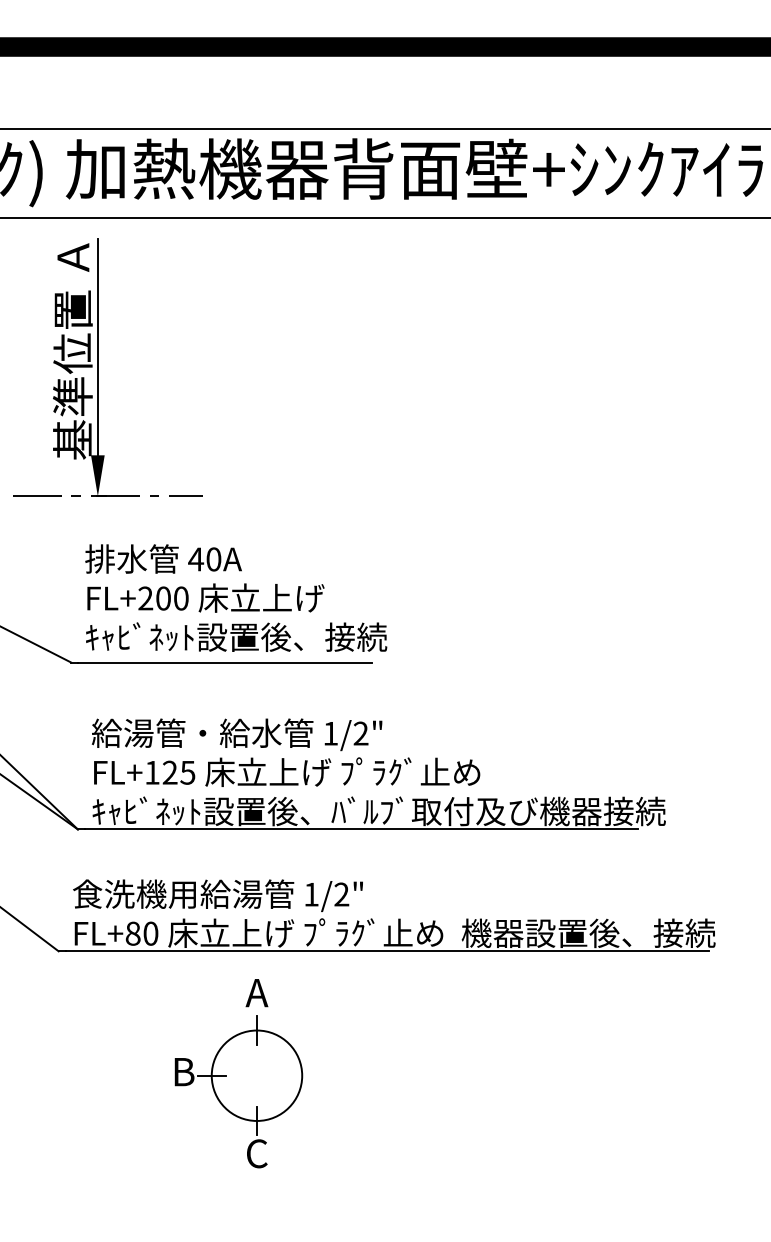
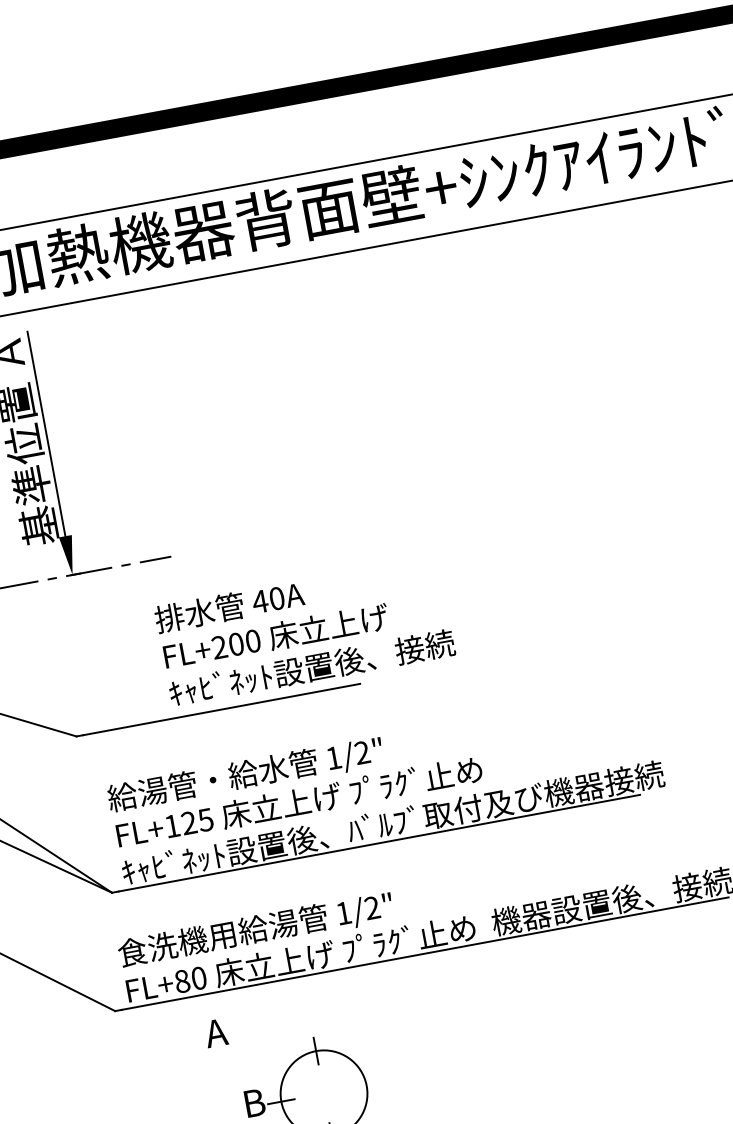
text: (236, 597) -> (305, 630), moved
text: (256, 993) -> (215, 1033), moved

